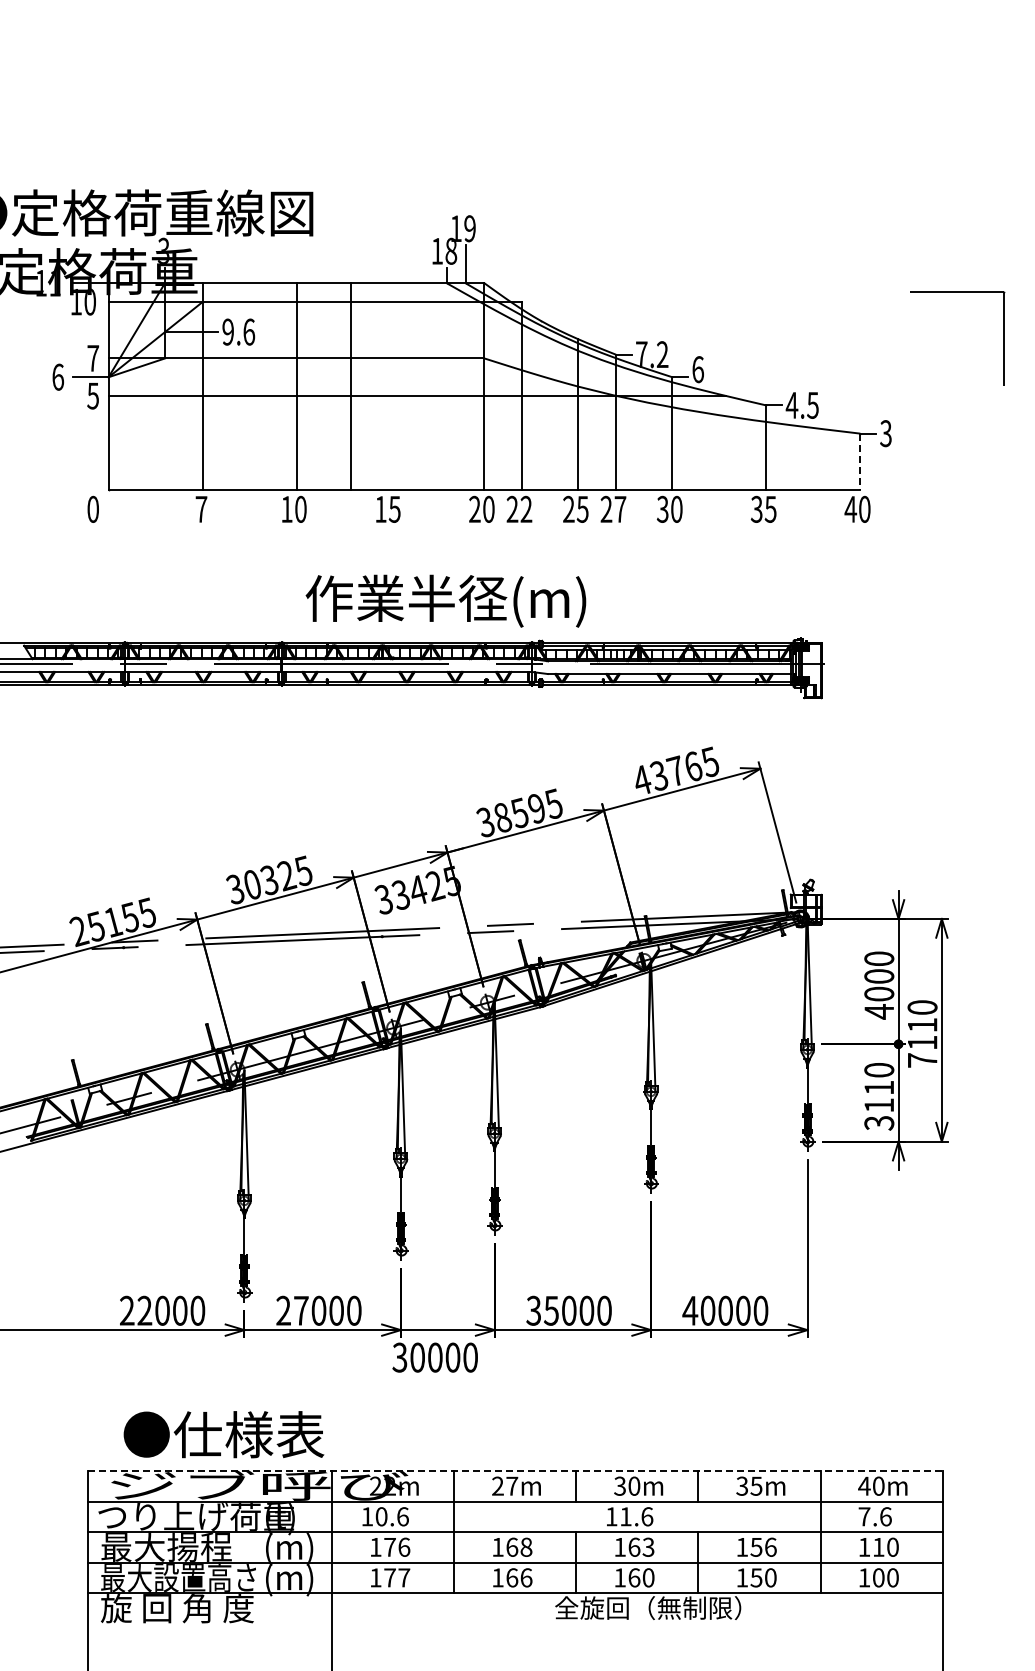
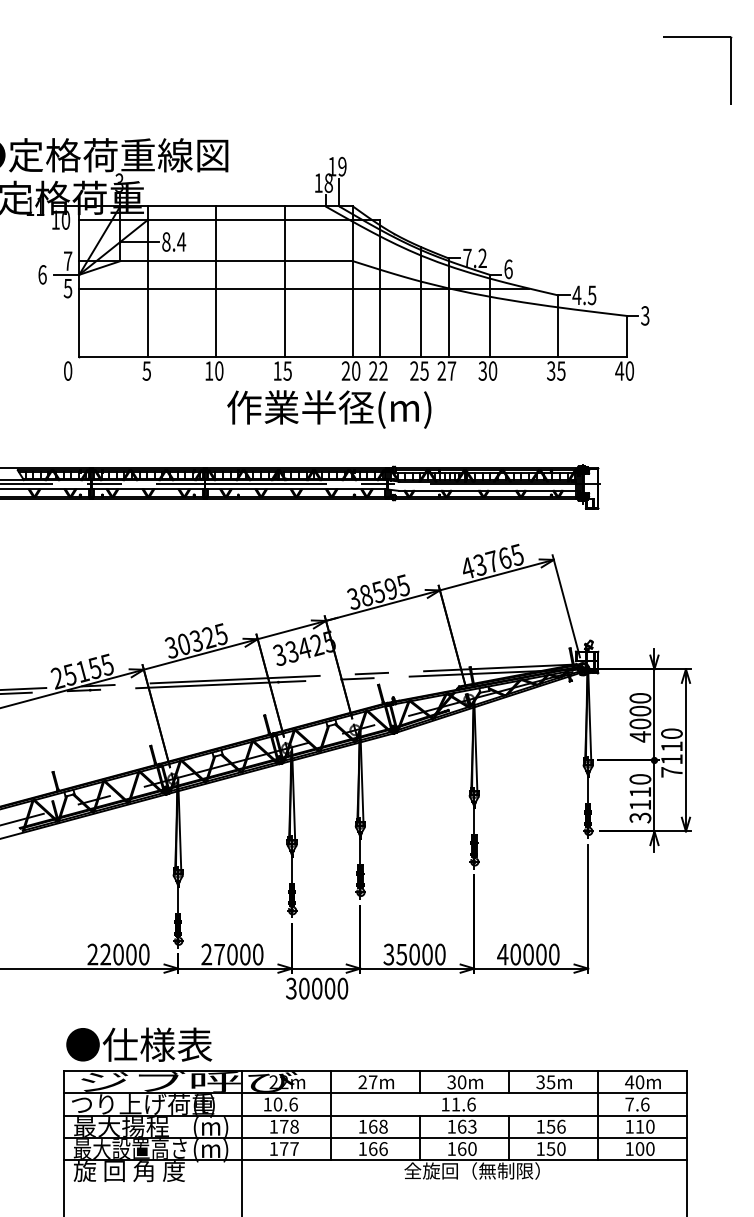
part: (957, 292) -> (697, 36), moved
text: (238, 331) -> (173, 241), 9.6 -> 8.4
line: (350, 386) -> (284, 281), moved
line: (860, 462) -> (626, 336), dashed -> solid
text: (201, 509) -> (146, 371), 7 -> 5
text: (445, 600) -> (328, 409), moved
text: (223, 1434) -> (138, 1044), moved
line: (515, 1470) -> (375, 1070), dashed -> solid
text: (404, 1546) -> (294, 1126), 176 -> 178

